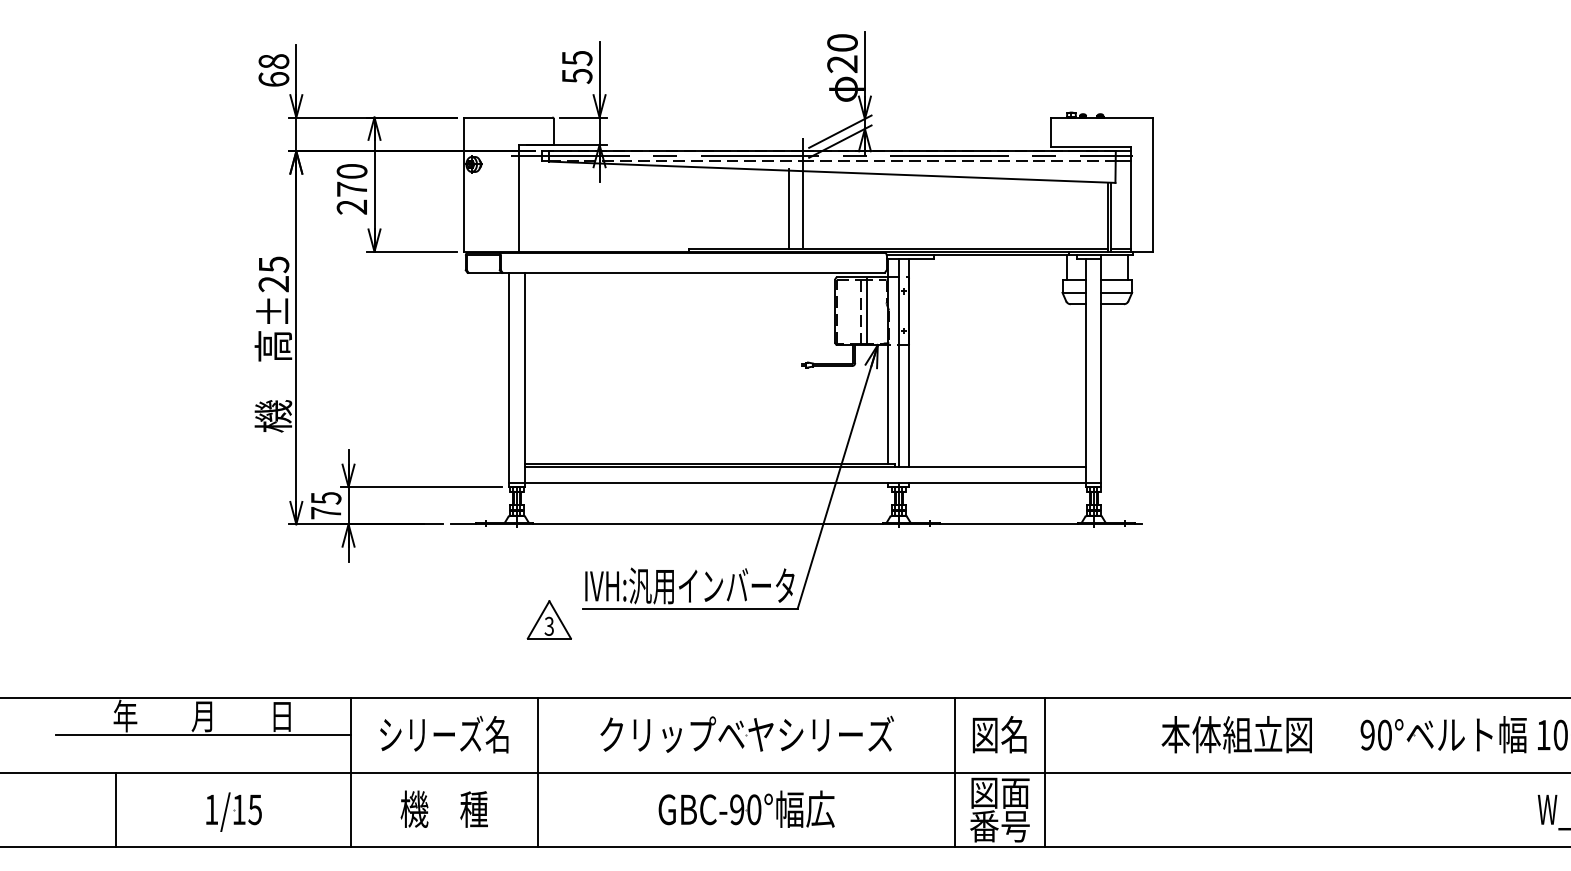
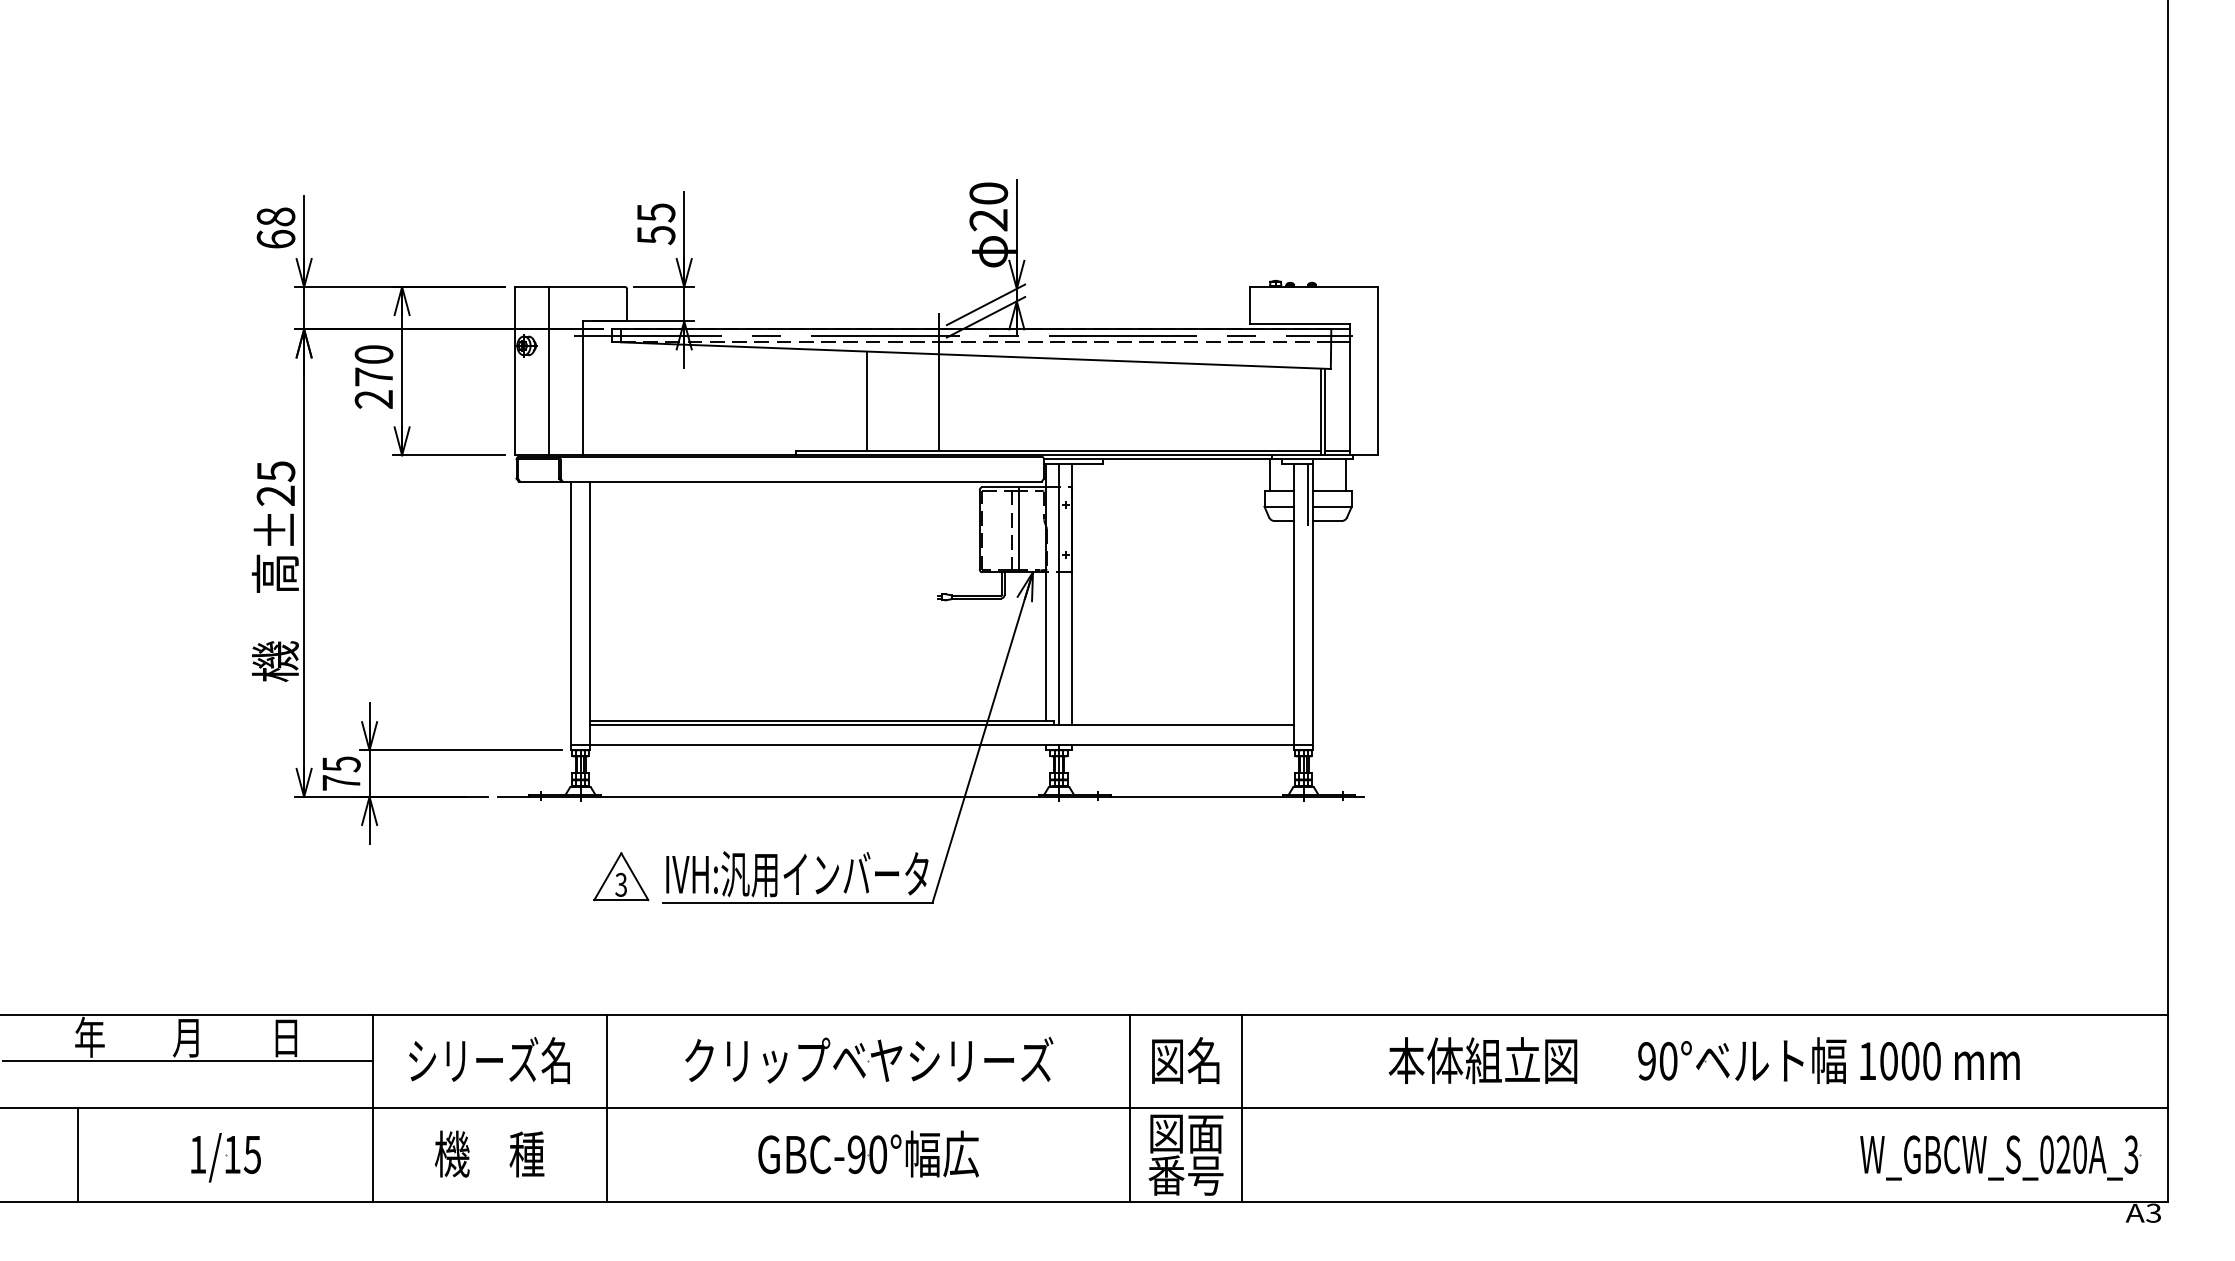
line: (492, 184) -> (549, 371), added
line: (788, 208) -> (866, 401), moved
line: (1097, 283) -> (1308, 495), added
part: (549, 619) -> (621, 876), moved

